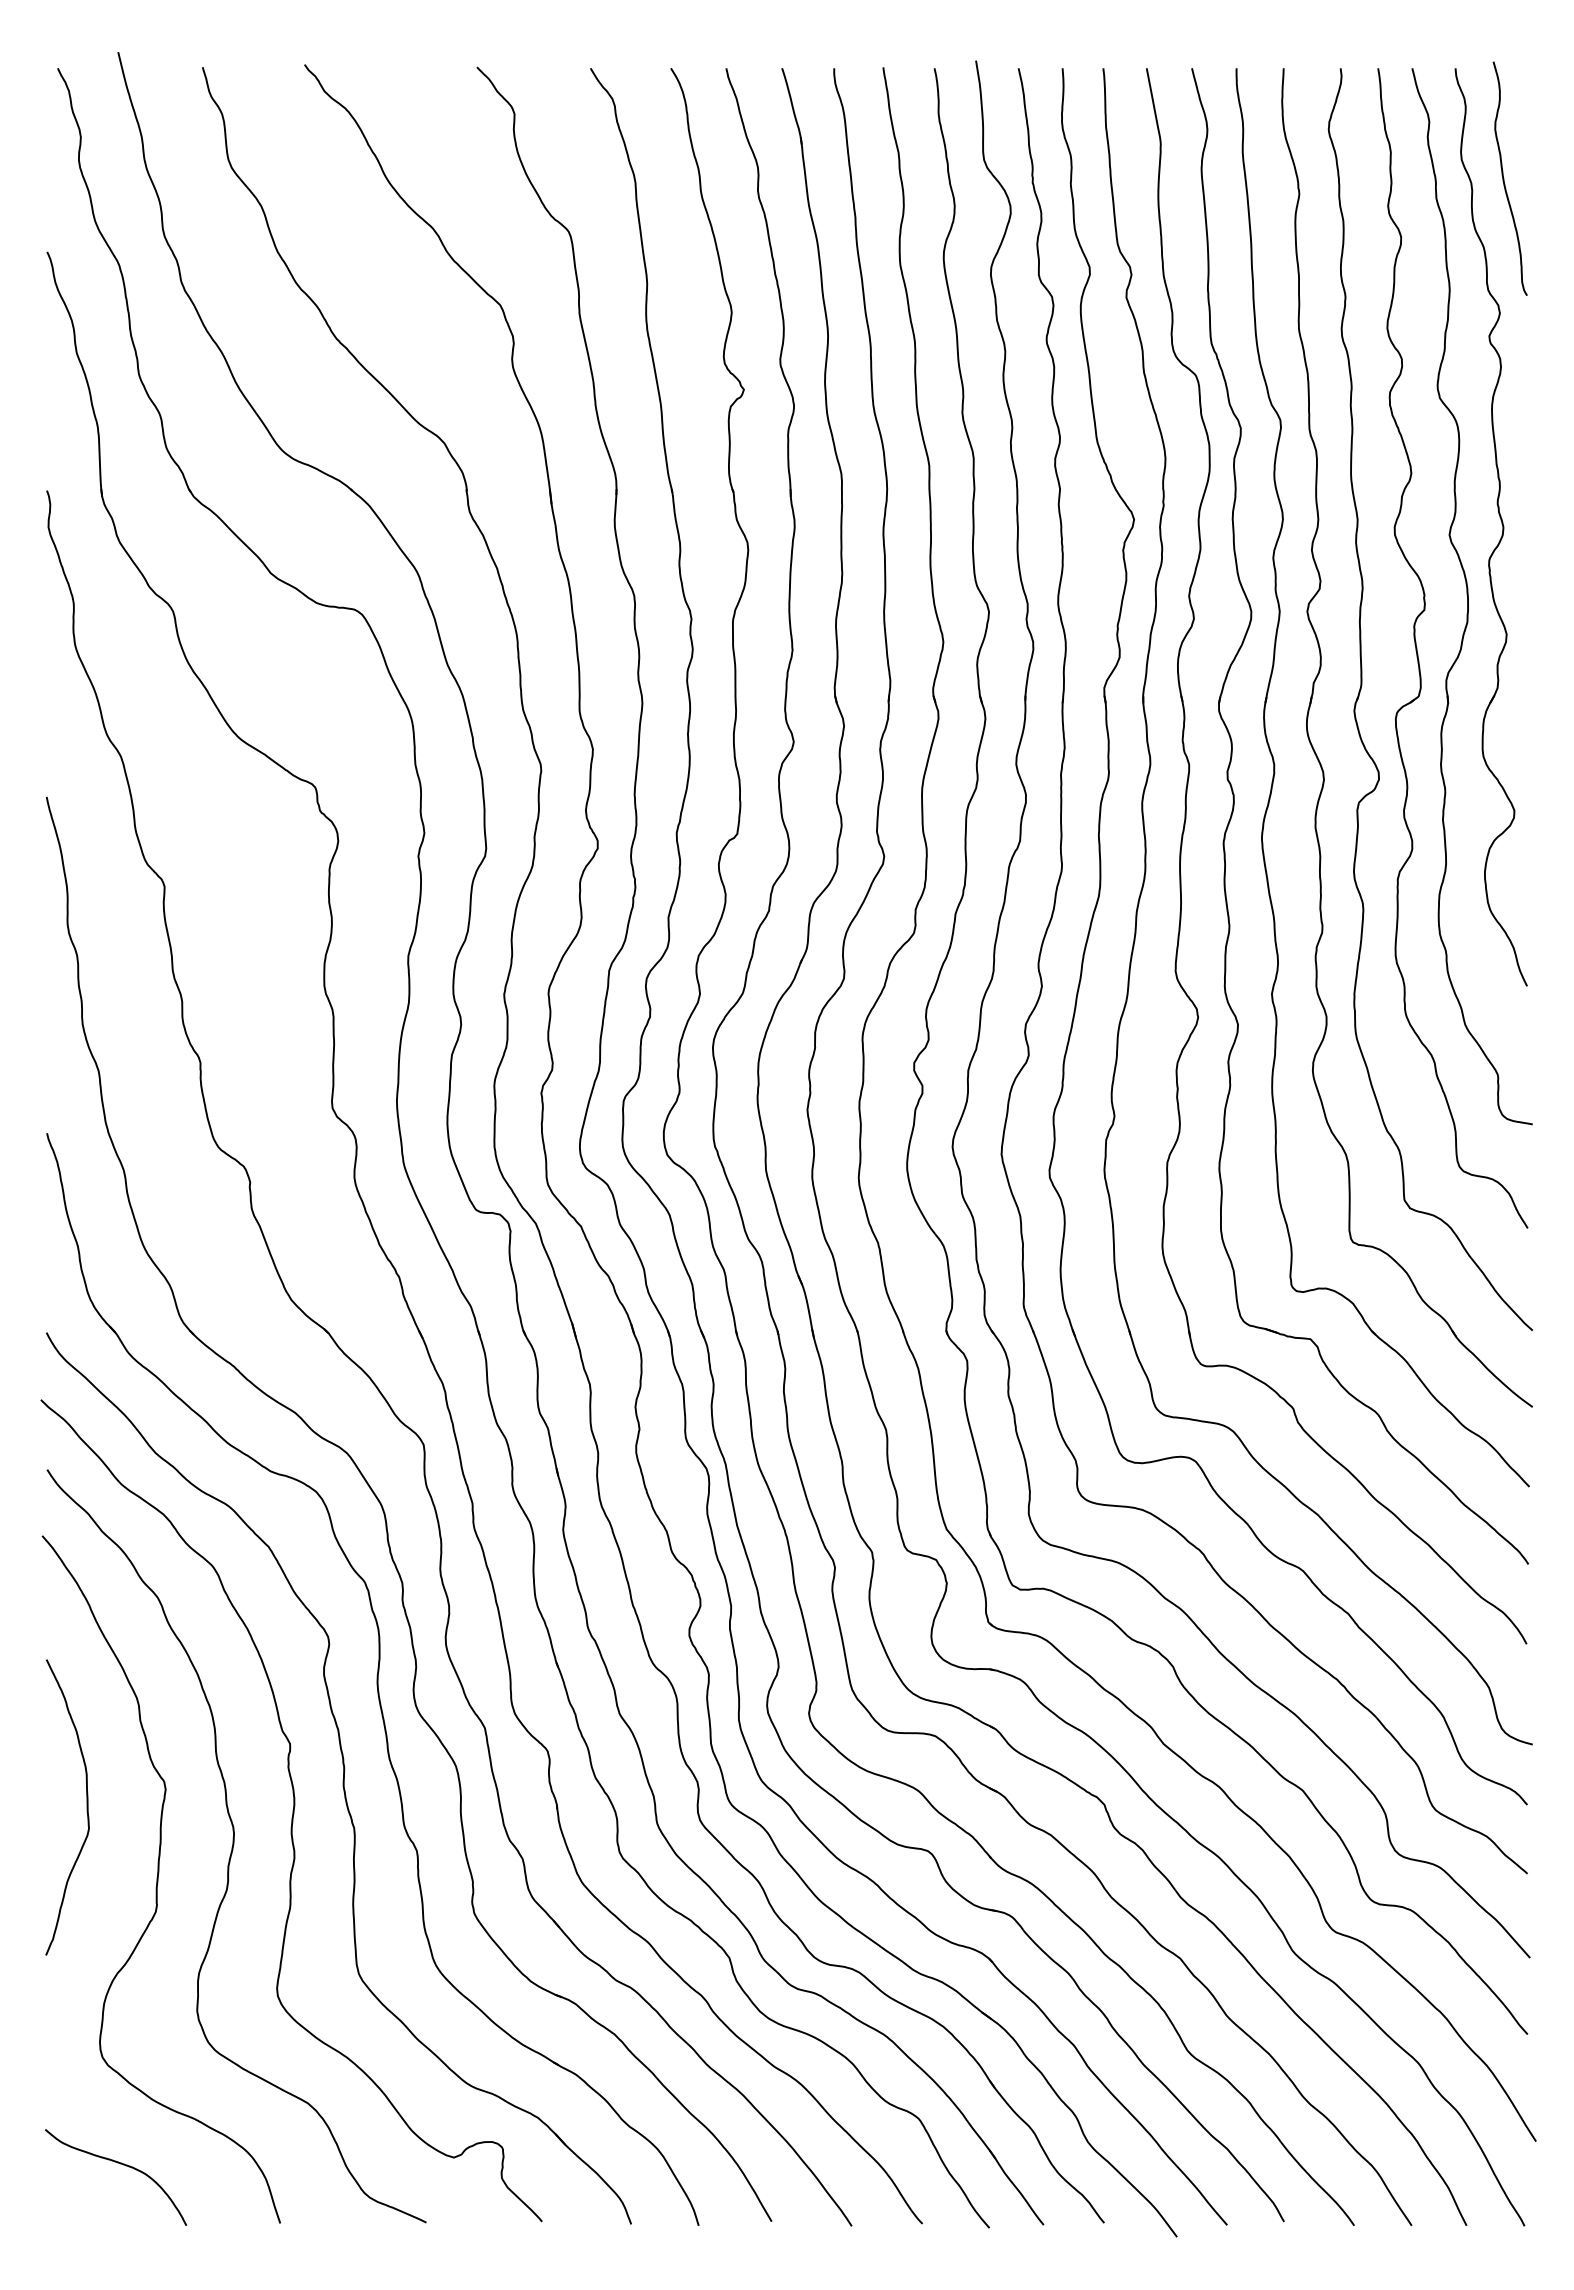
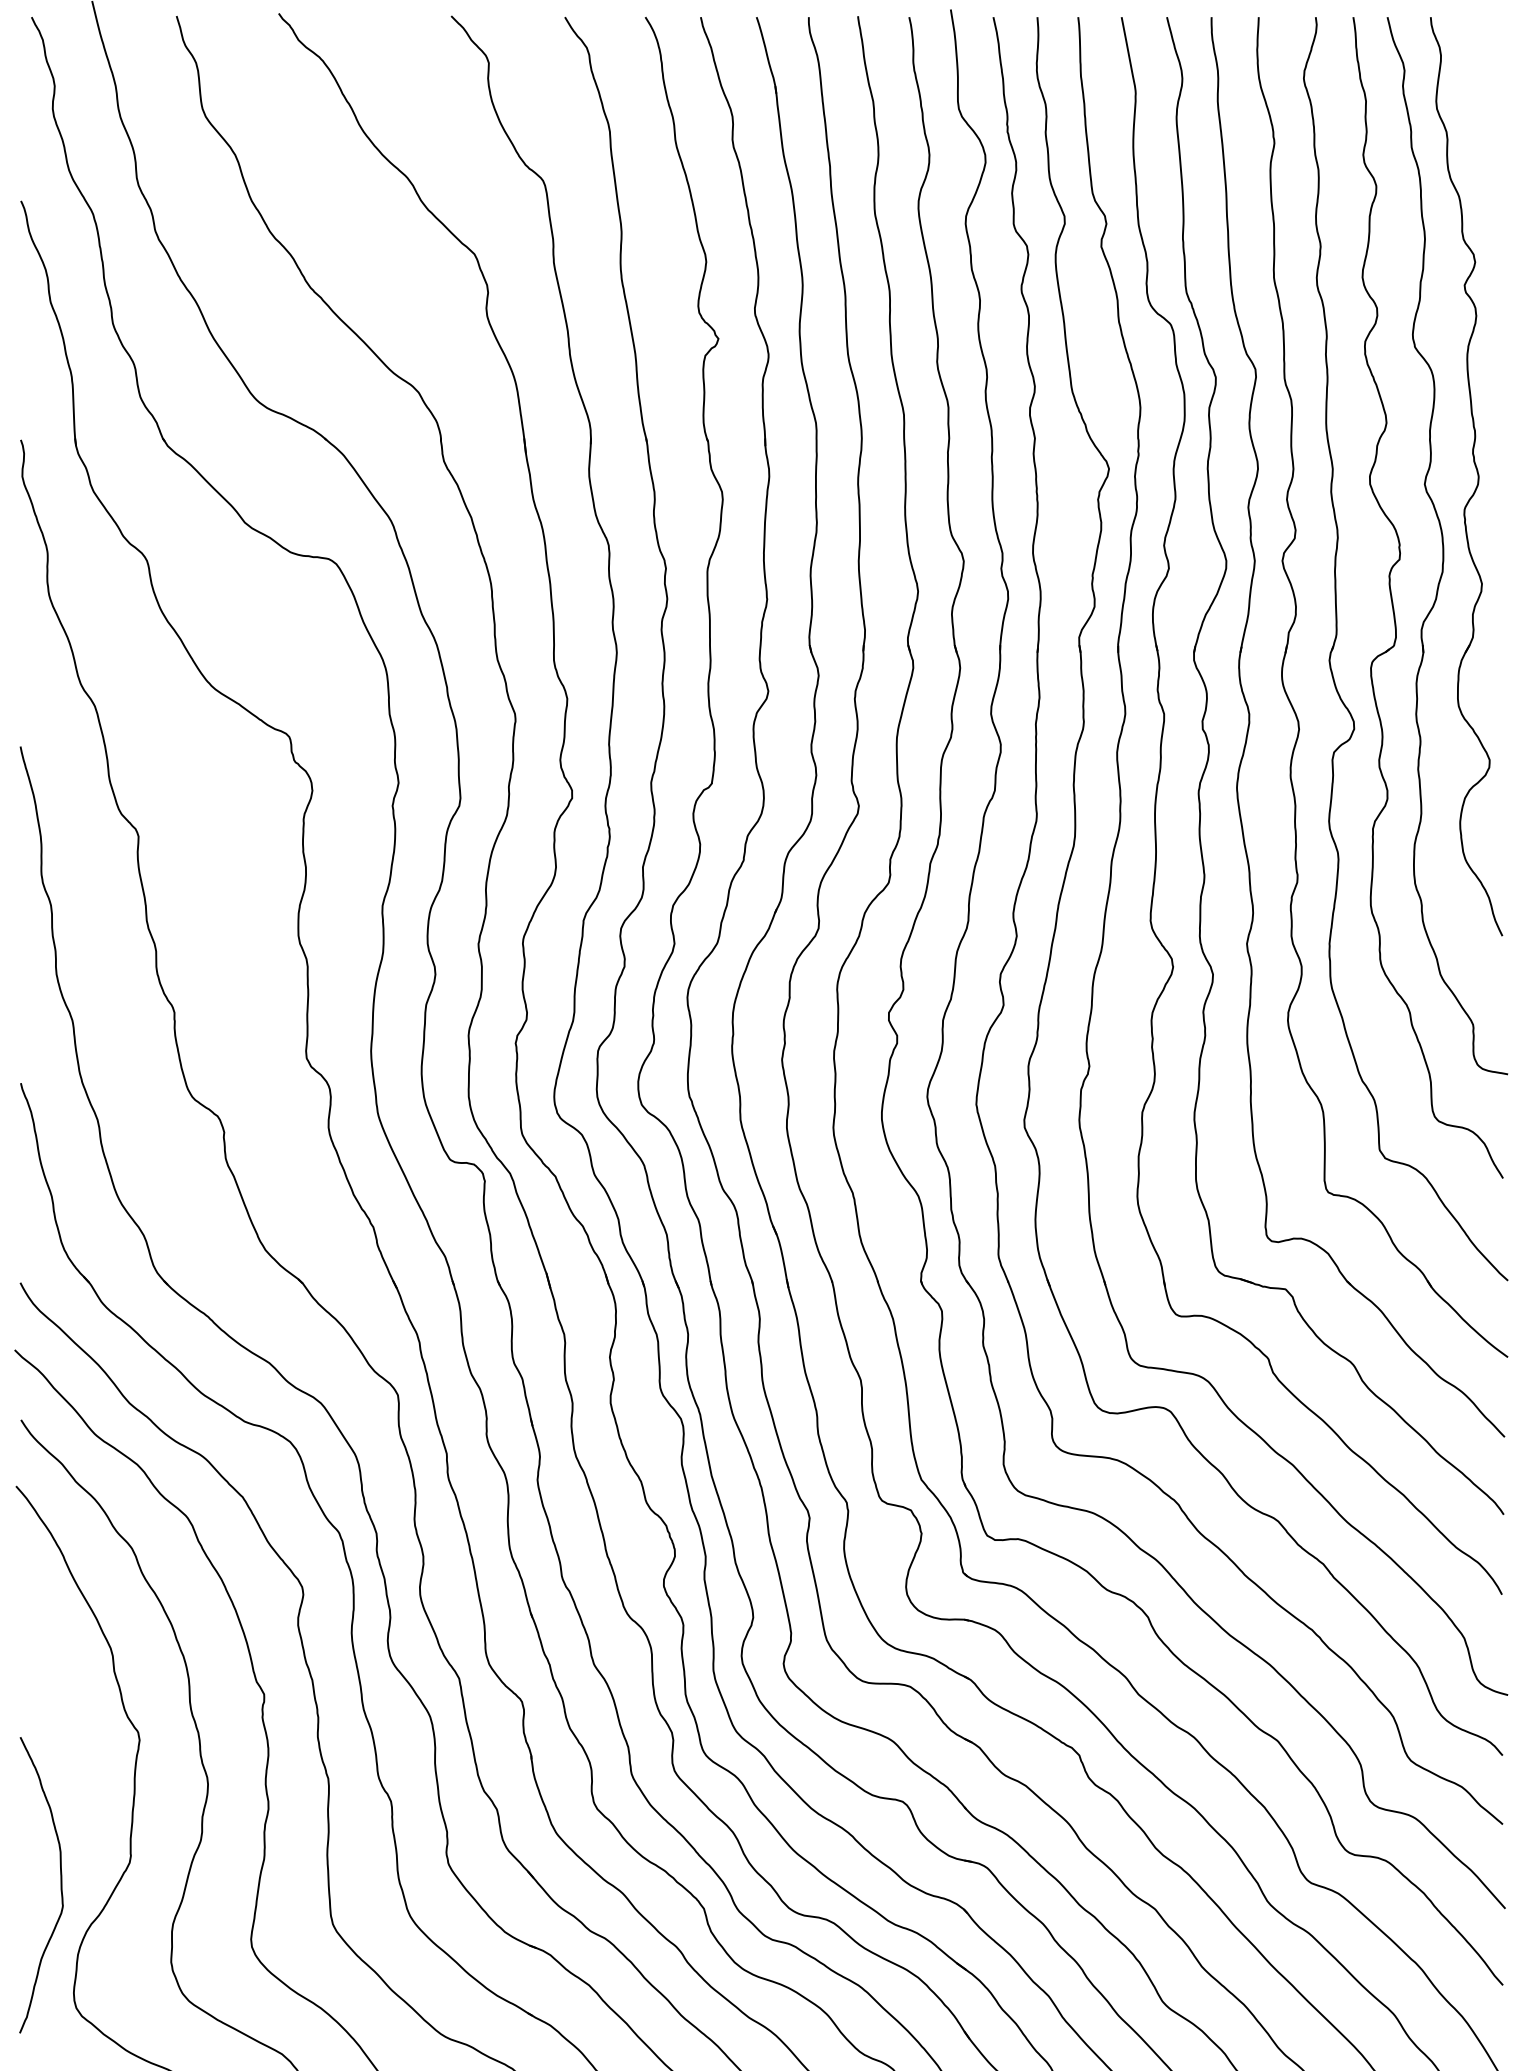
curve: (1504, 178) -> (1479, 127), removed
curve: (86, 1807) -> (60, 1885), moved

